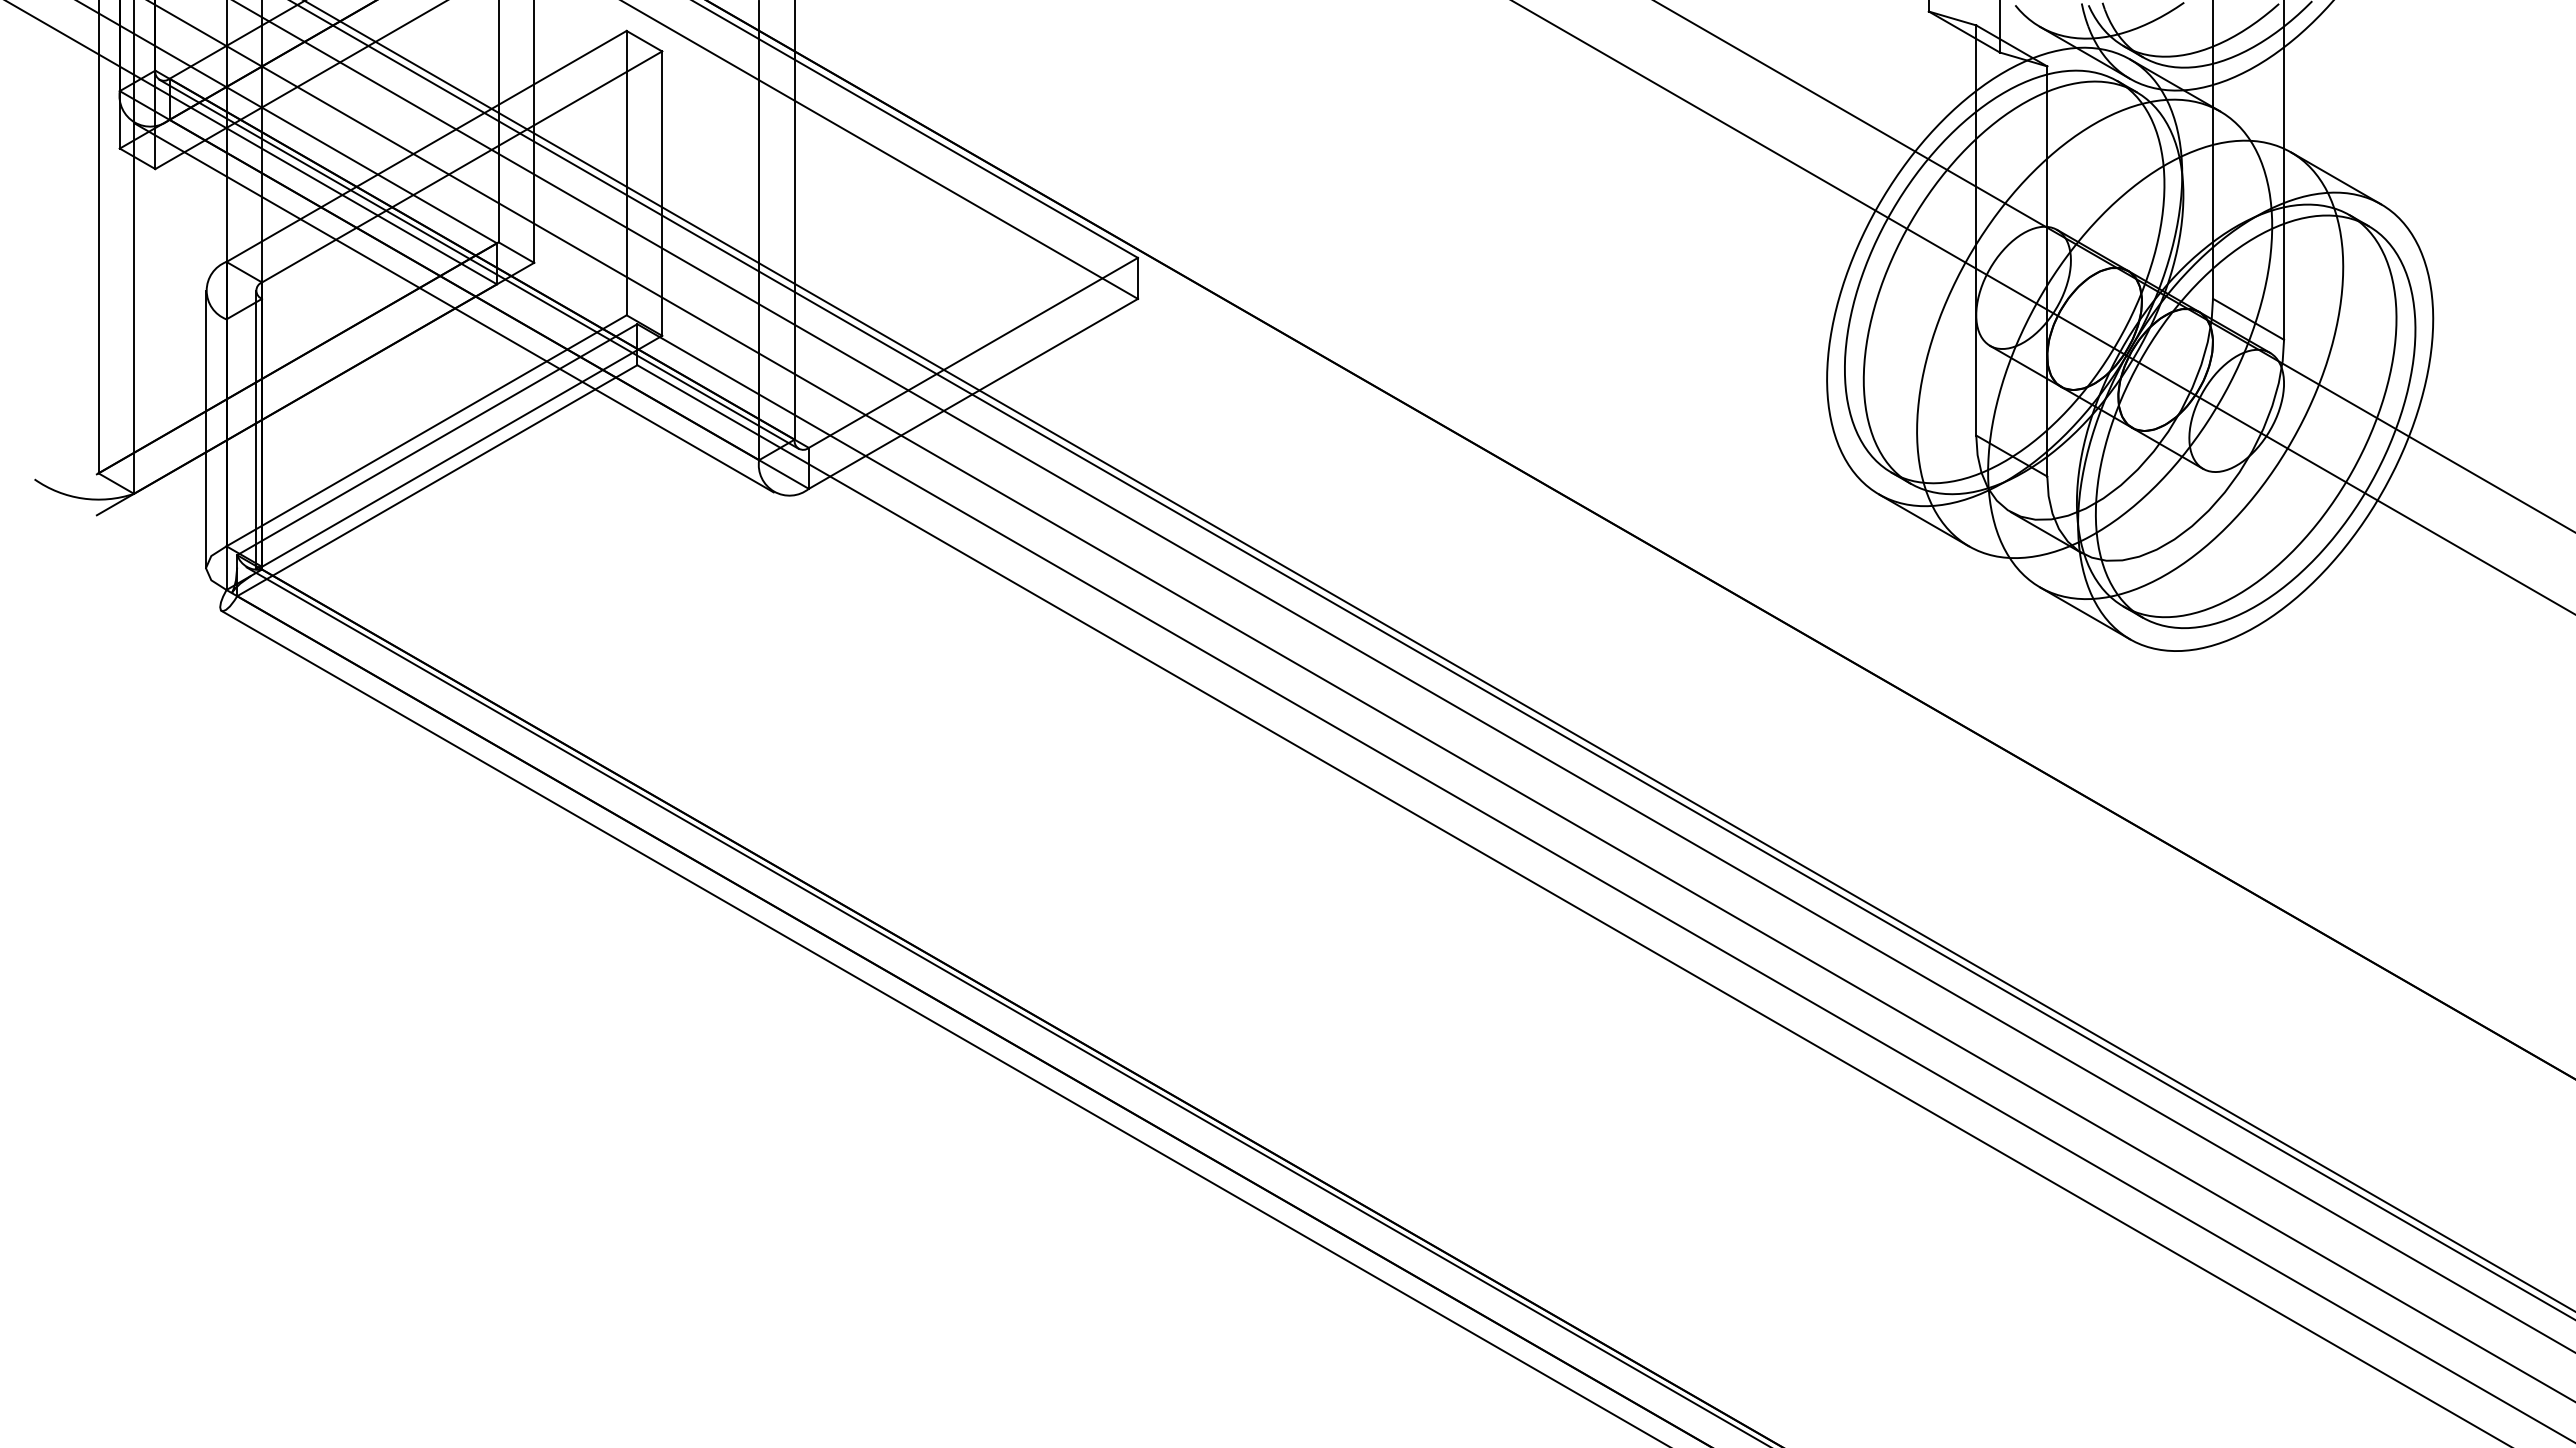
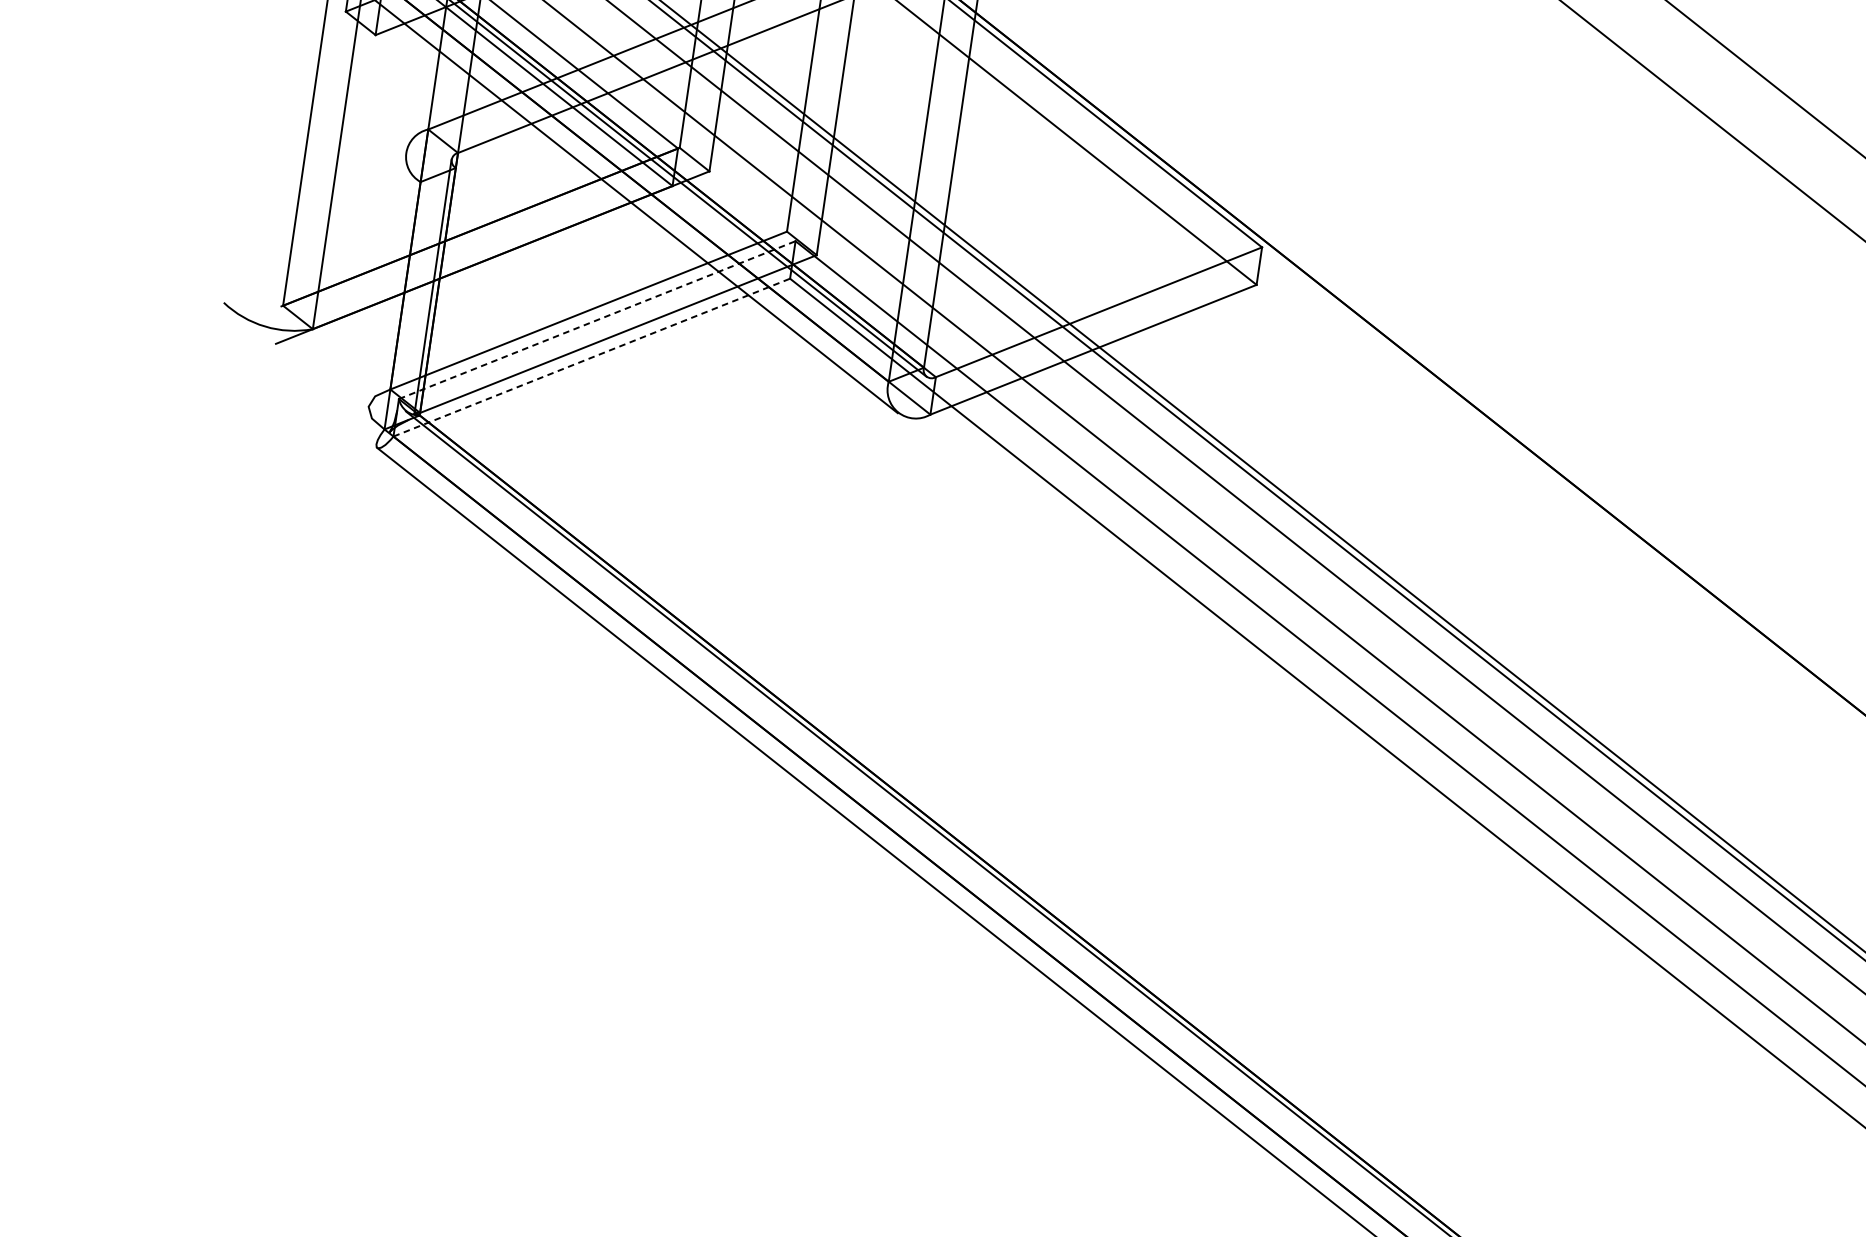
line: (205, 429) -> (386, 279), removed
line: (437, 439) -> (597, 319), solid -> dashed
line: (437, 480) -> (592, 357), solid -> dashed

